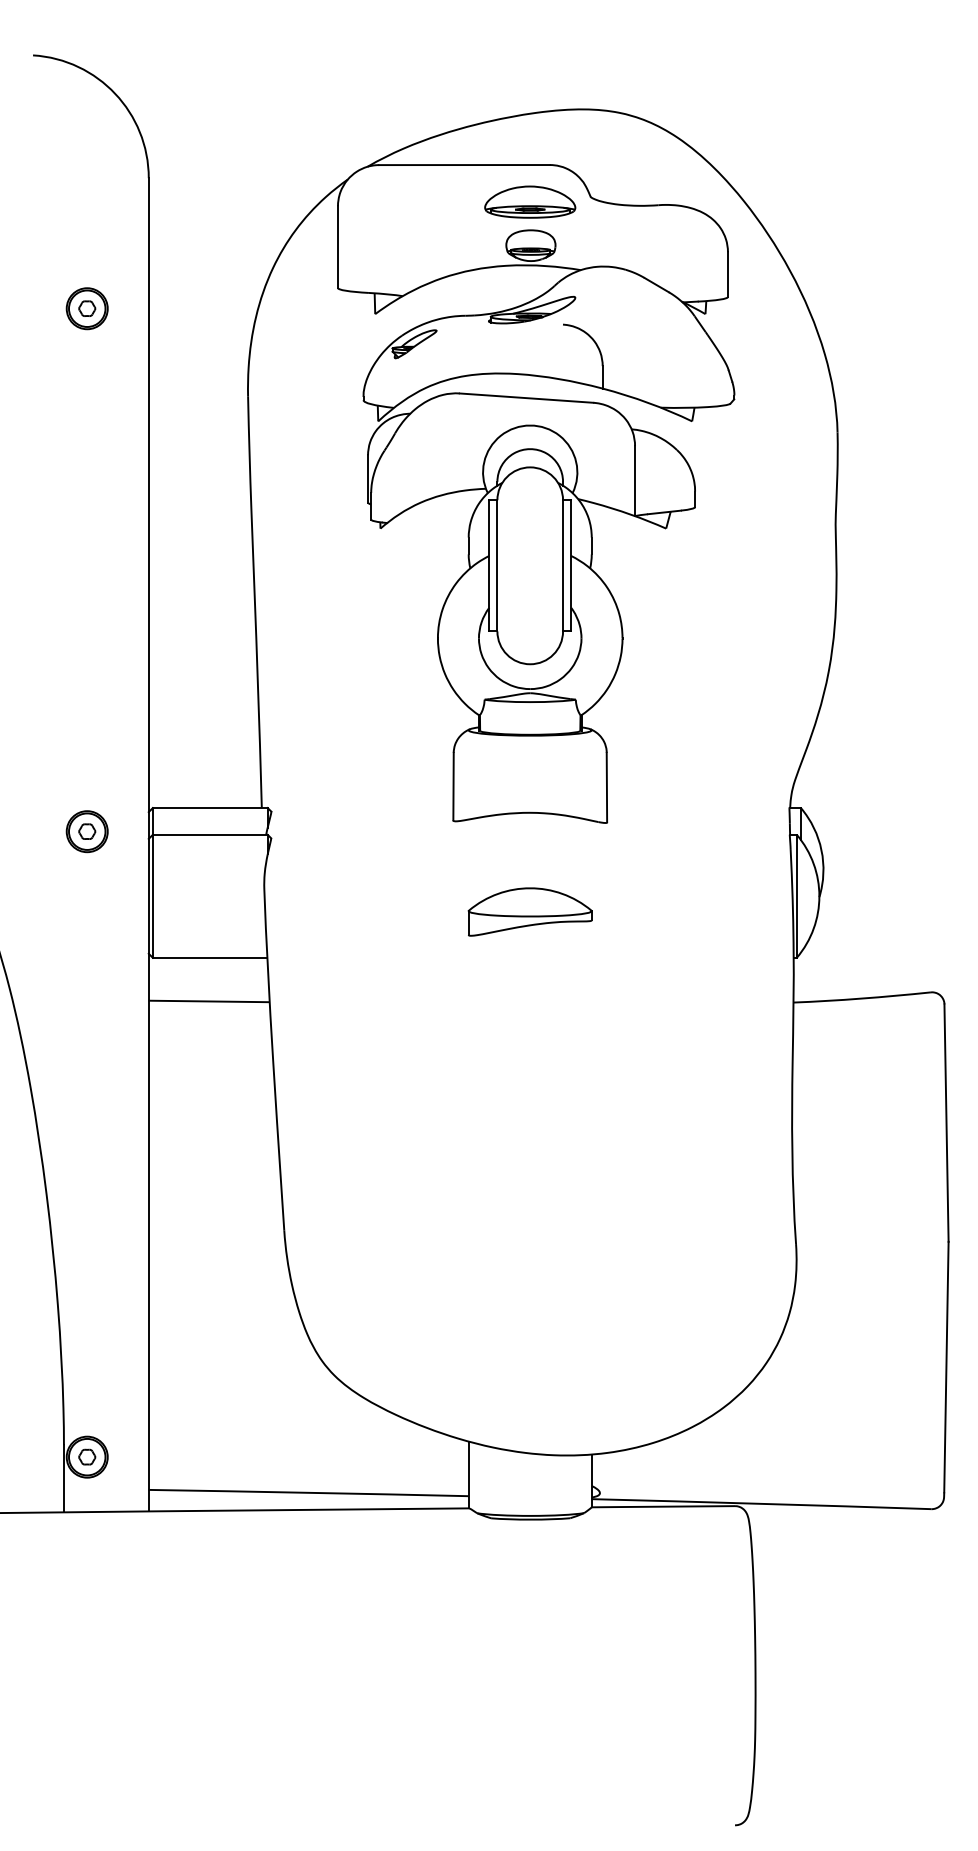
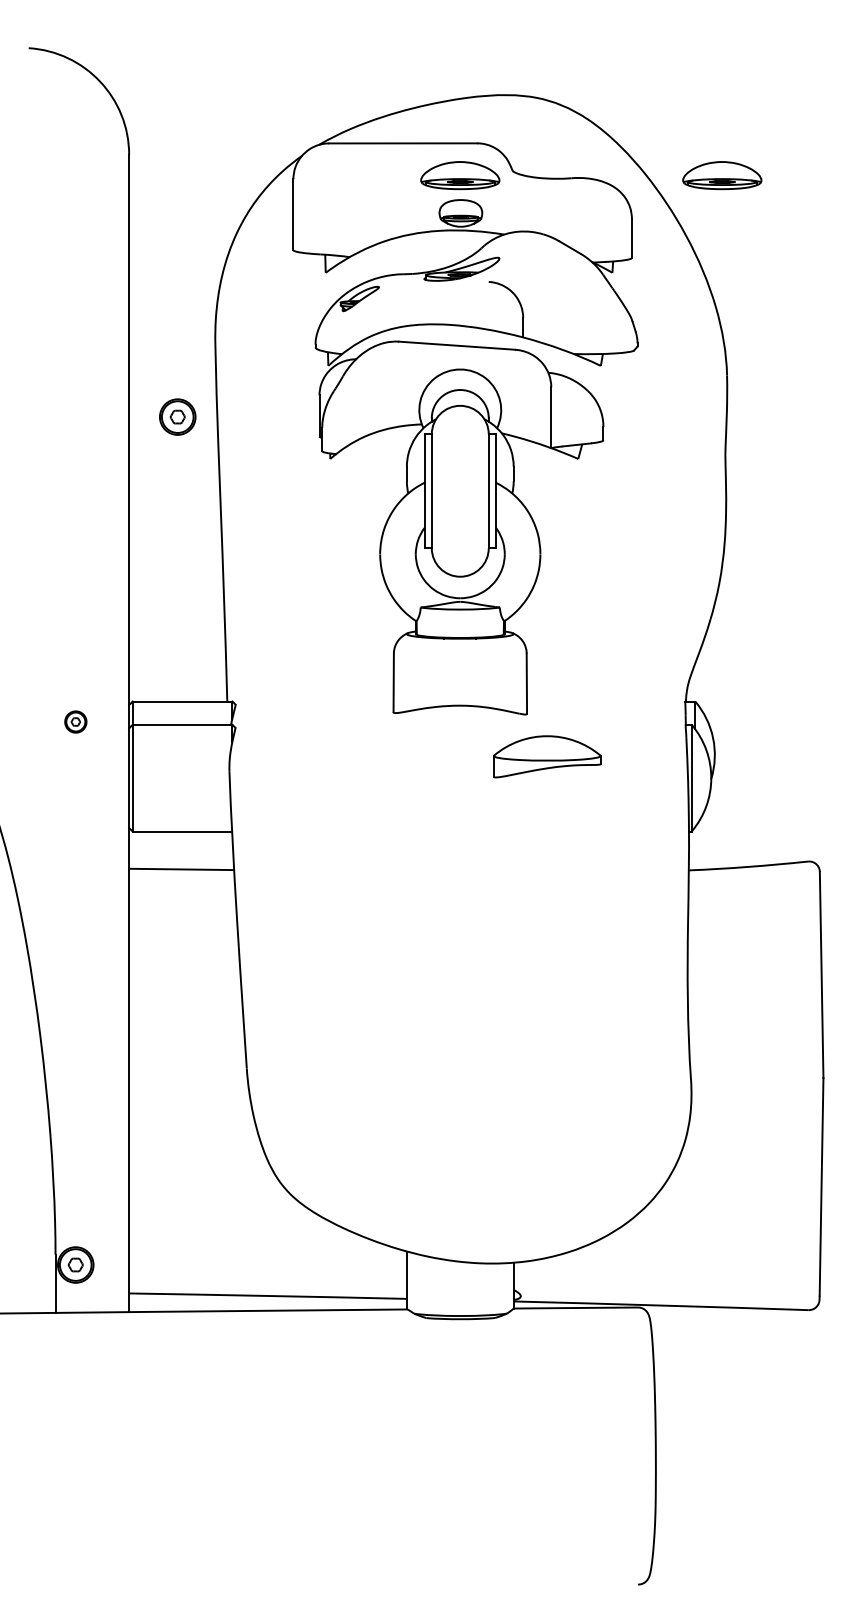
part: (832, 202) -> (722, 175), added
part: (86, 308) -> (177, 416), moved
part: (86, 831) -> (75, 721), size x0.6
part: (530, 911) -> (547, 756), moved

